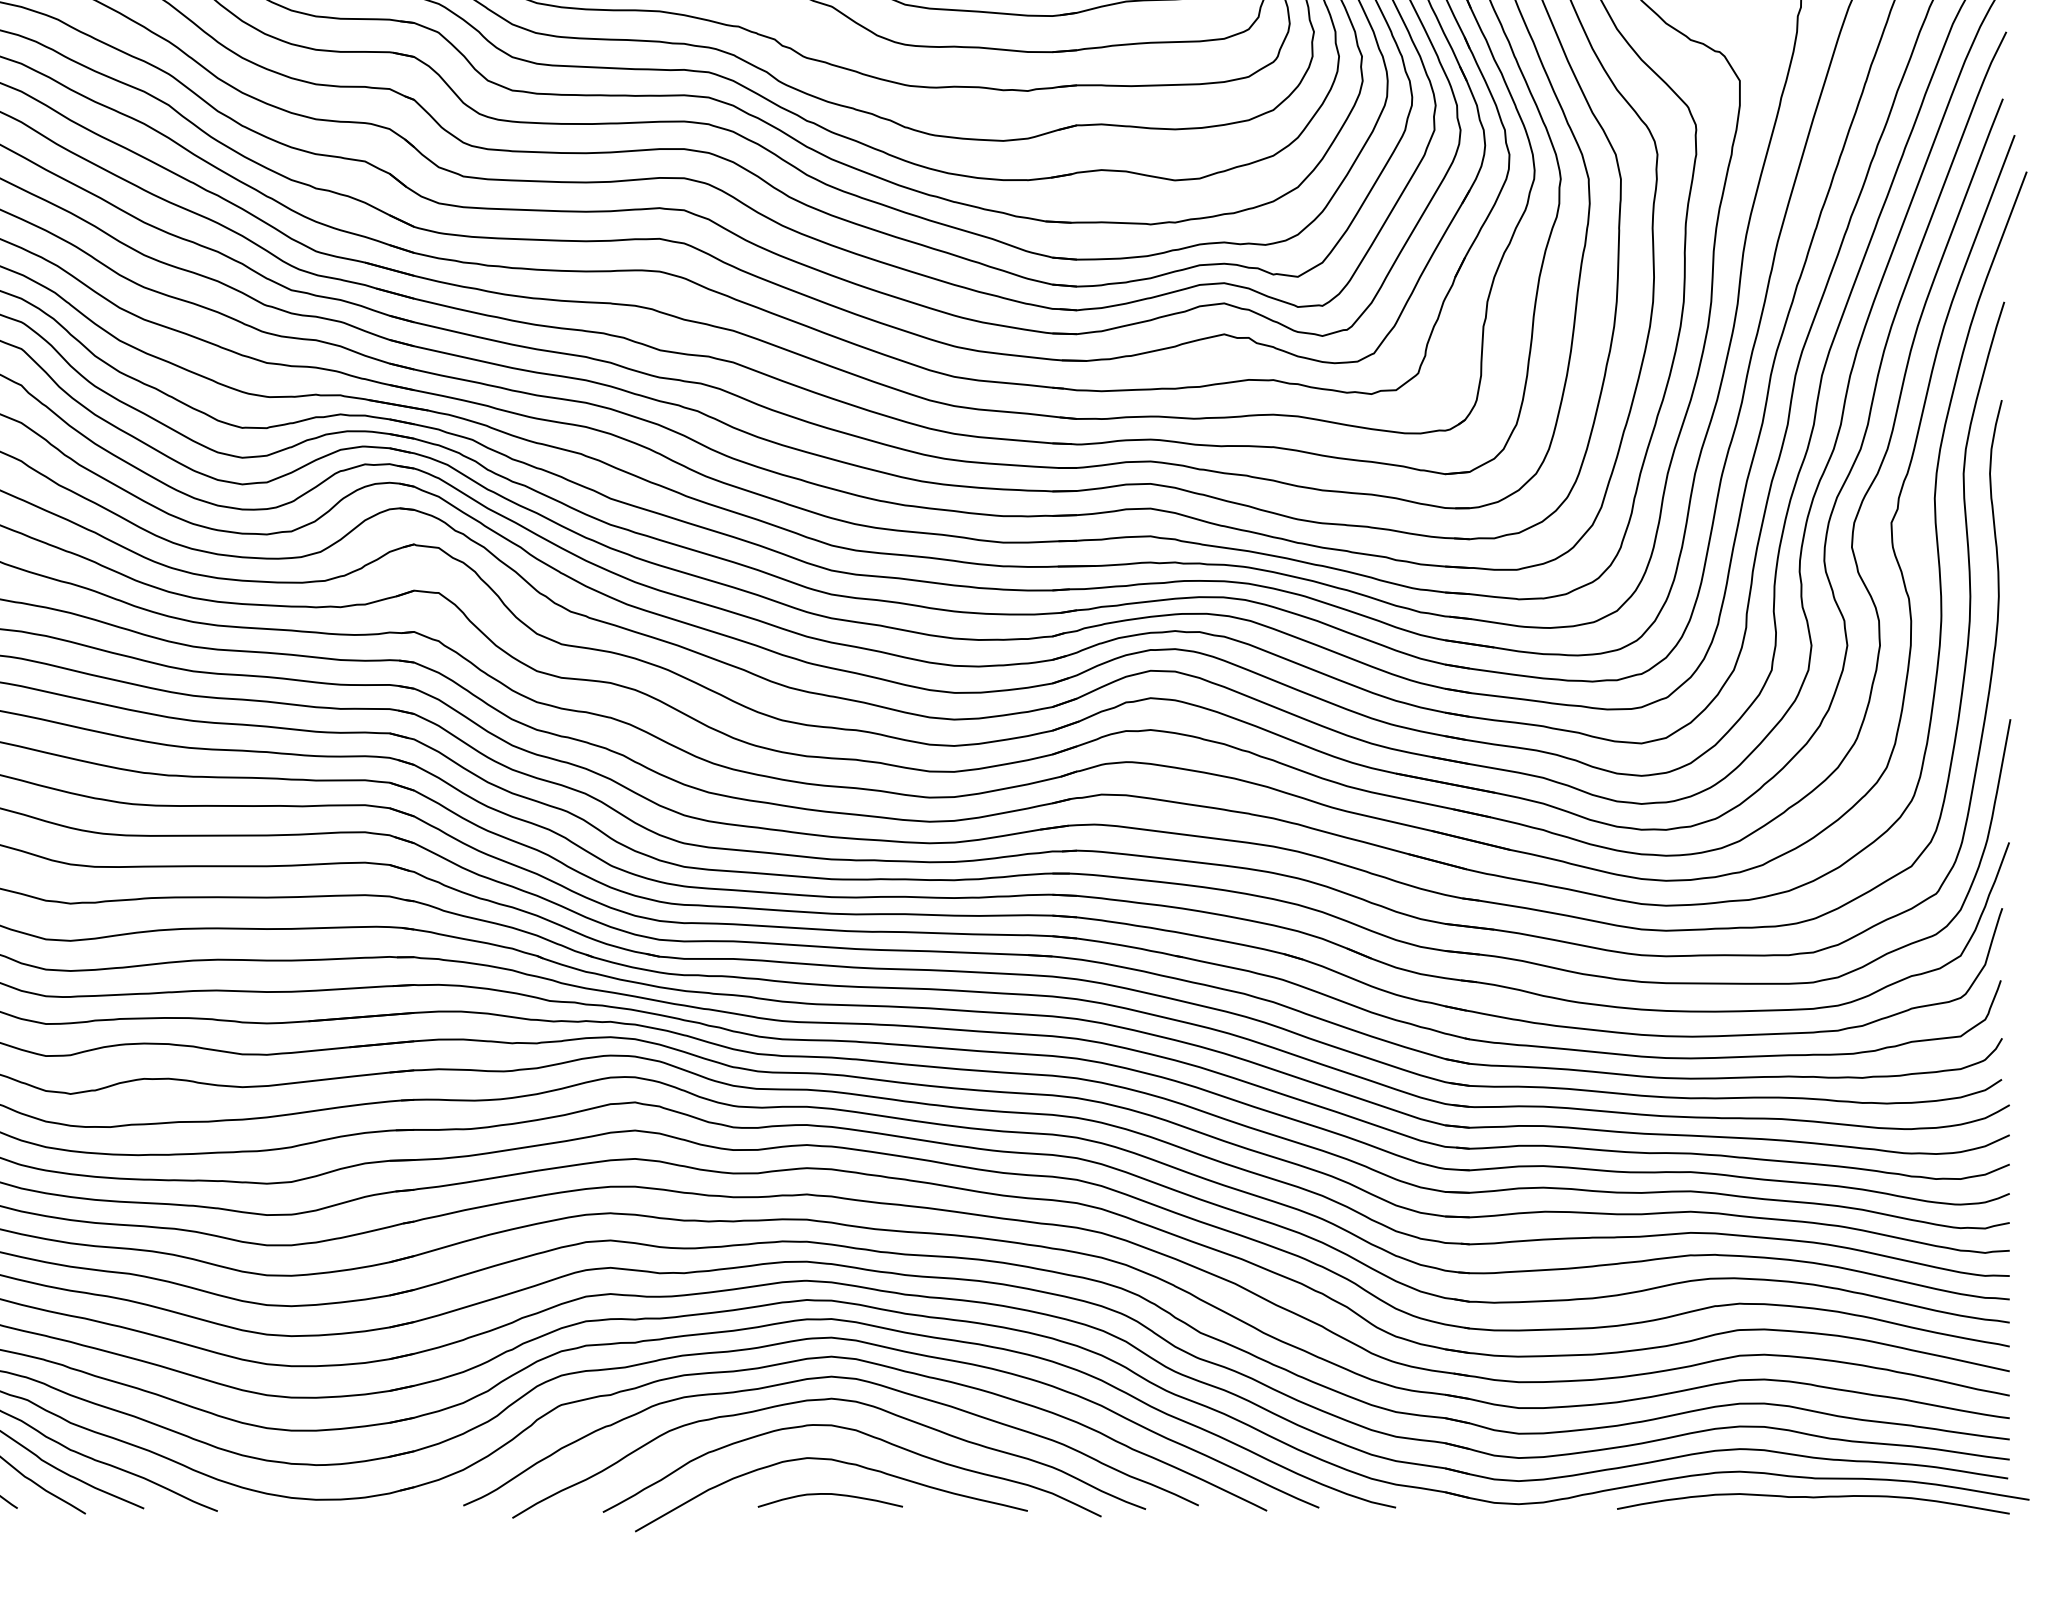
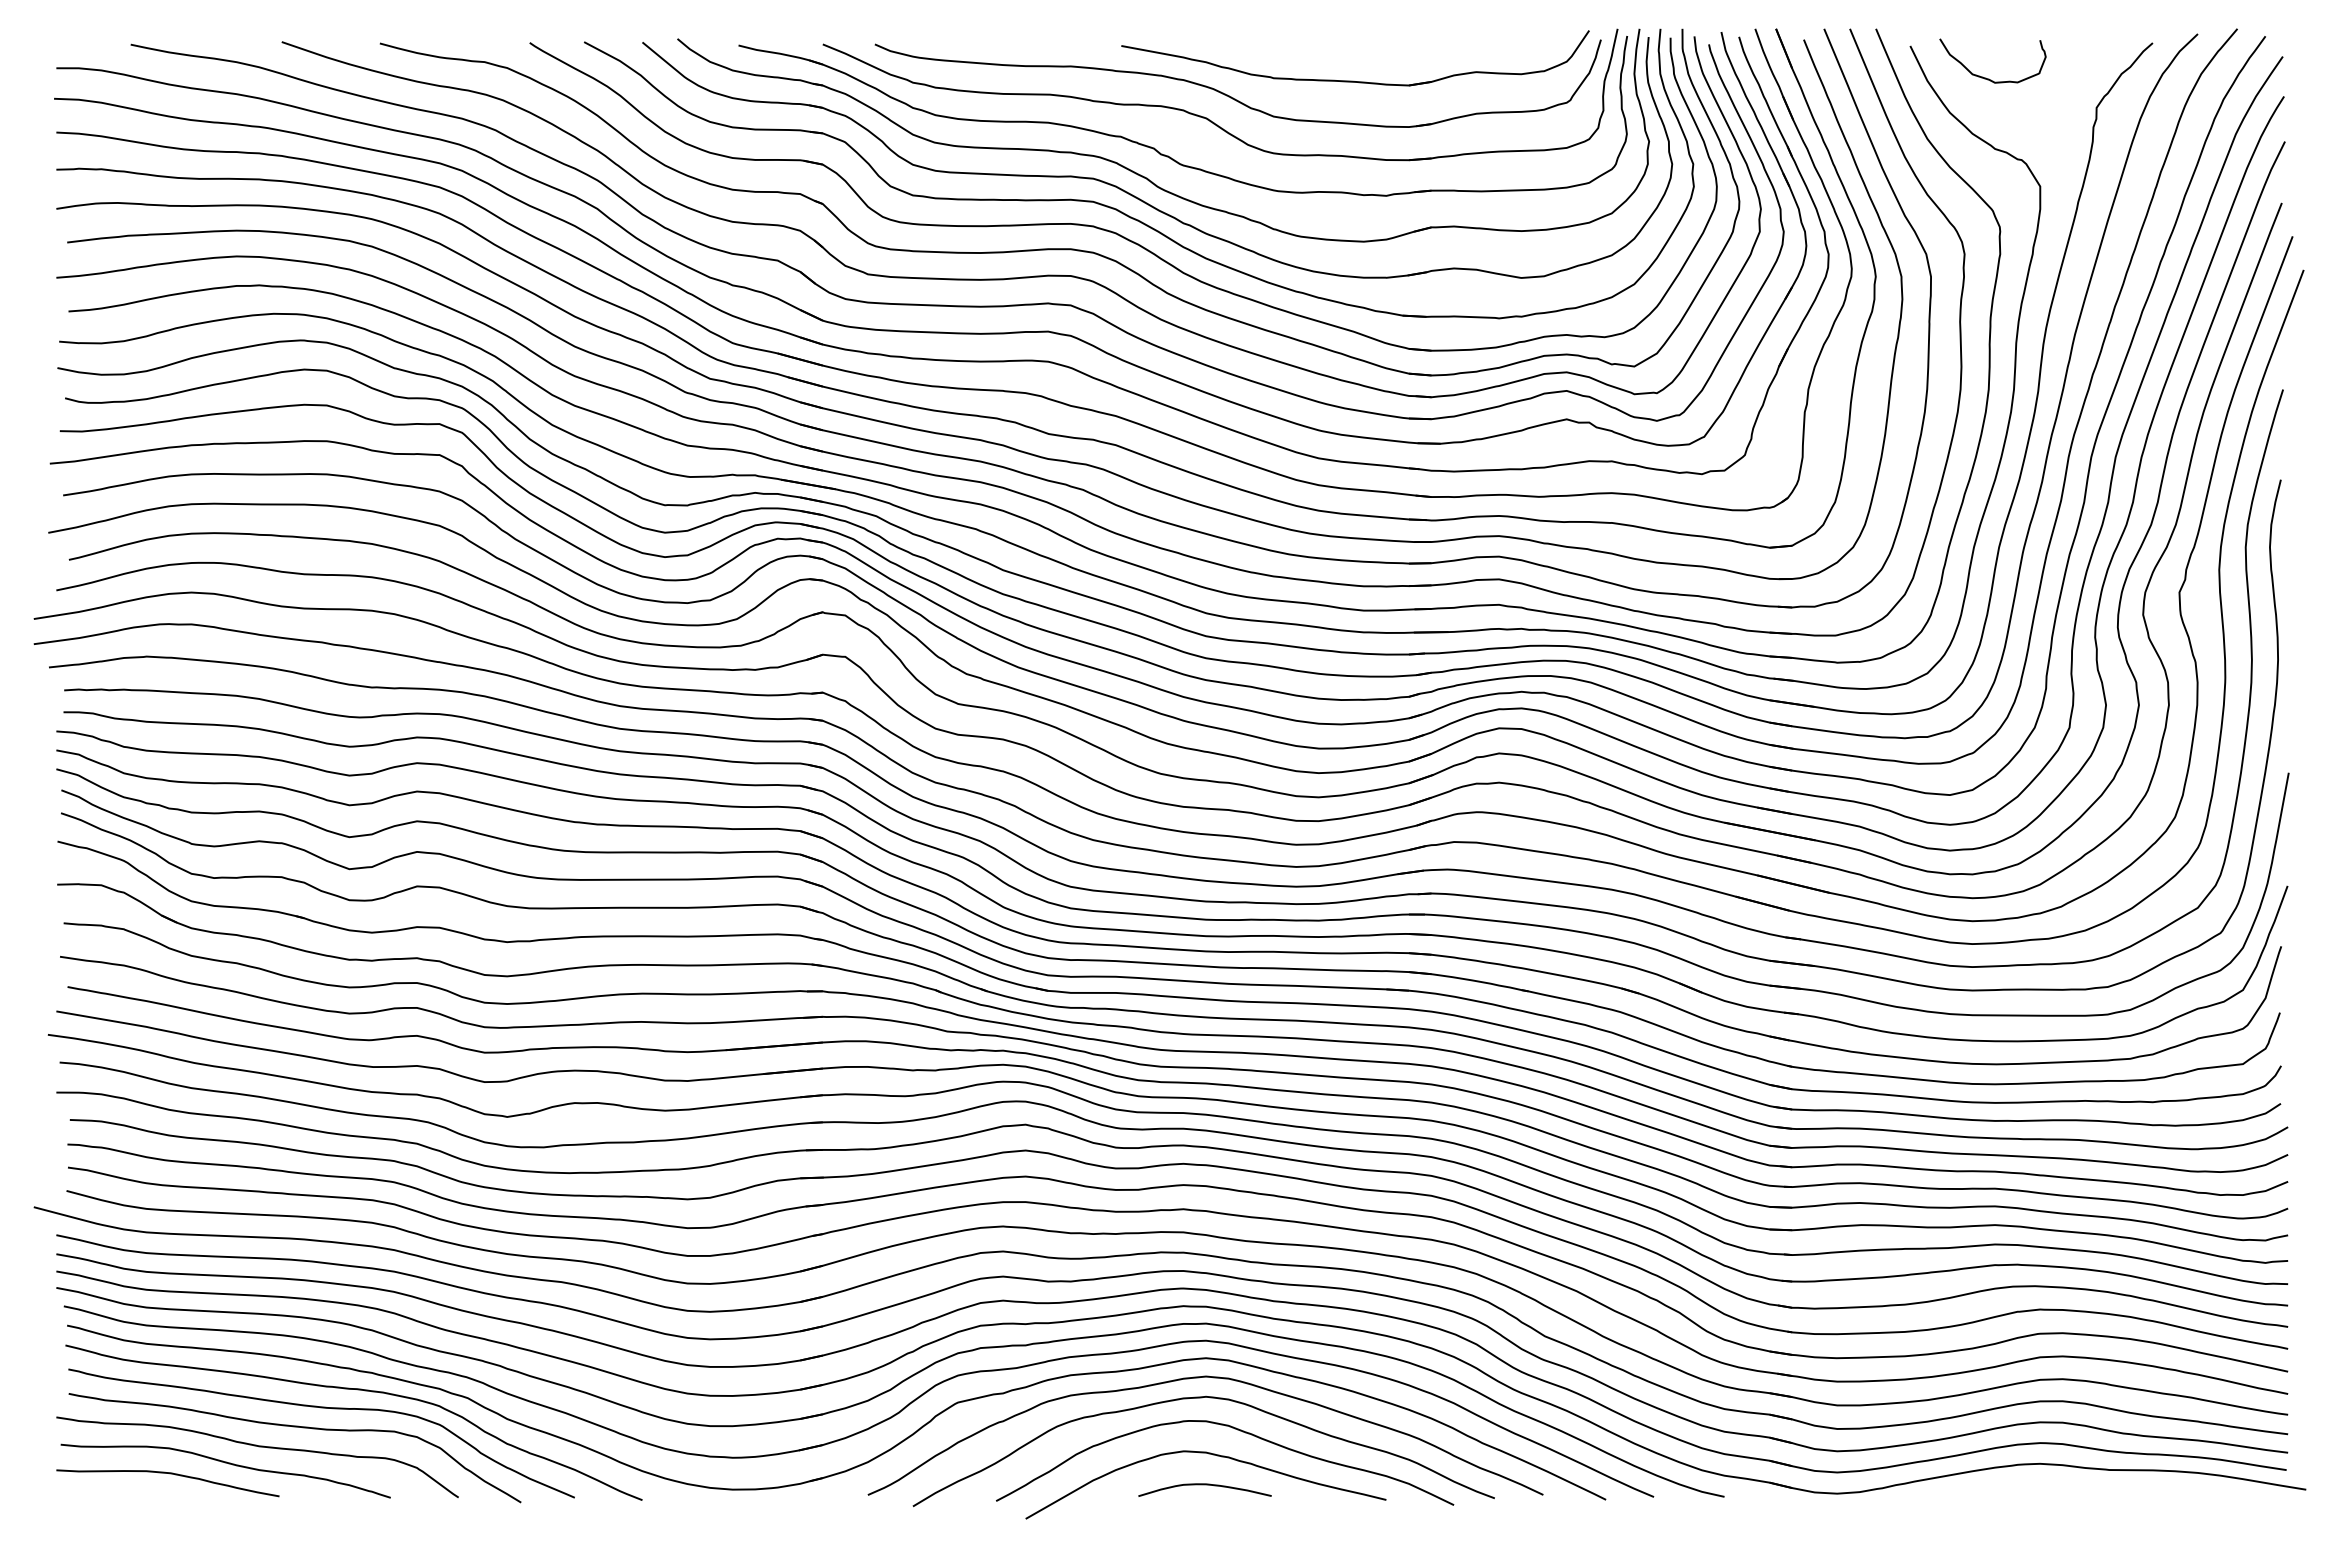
curve: (1813, 1498) -> (2107, 1488), removed

